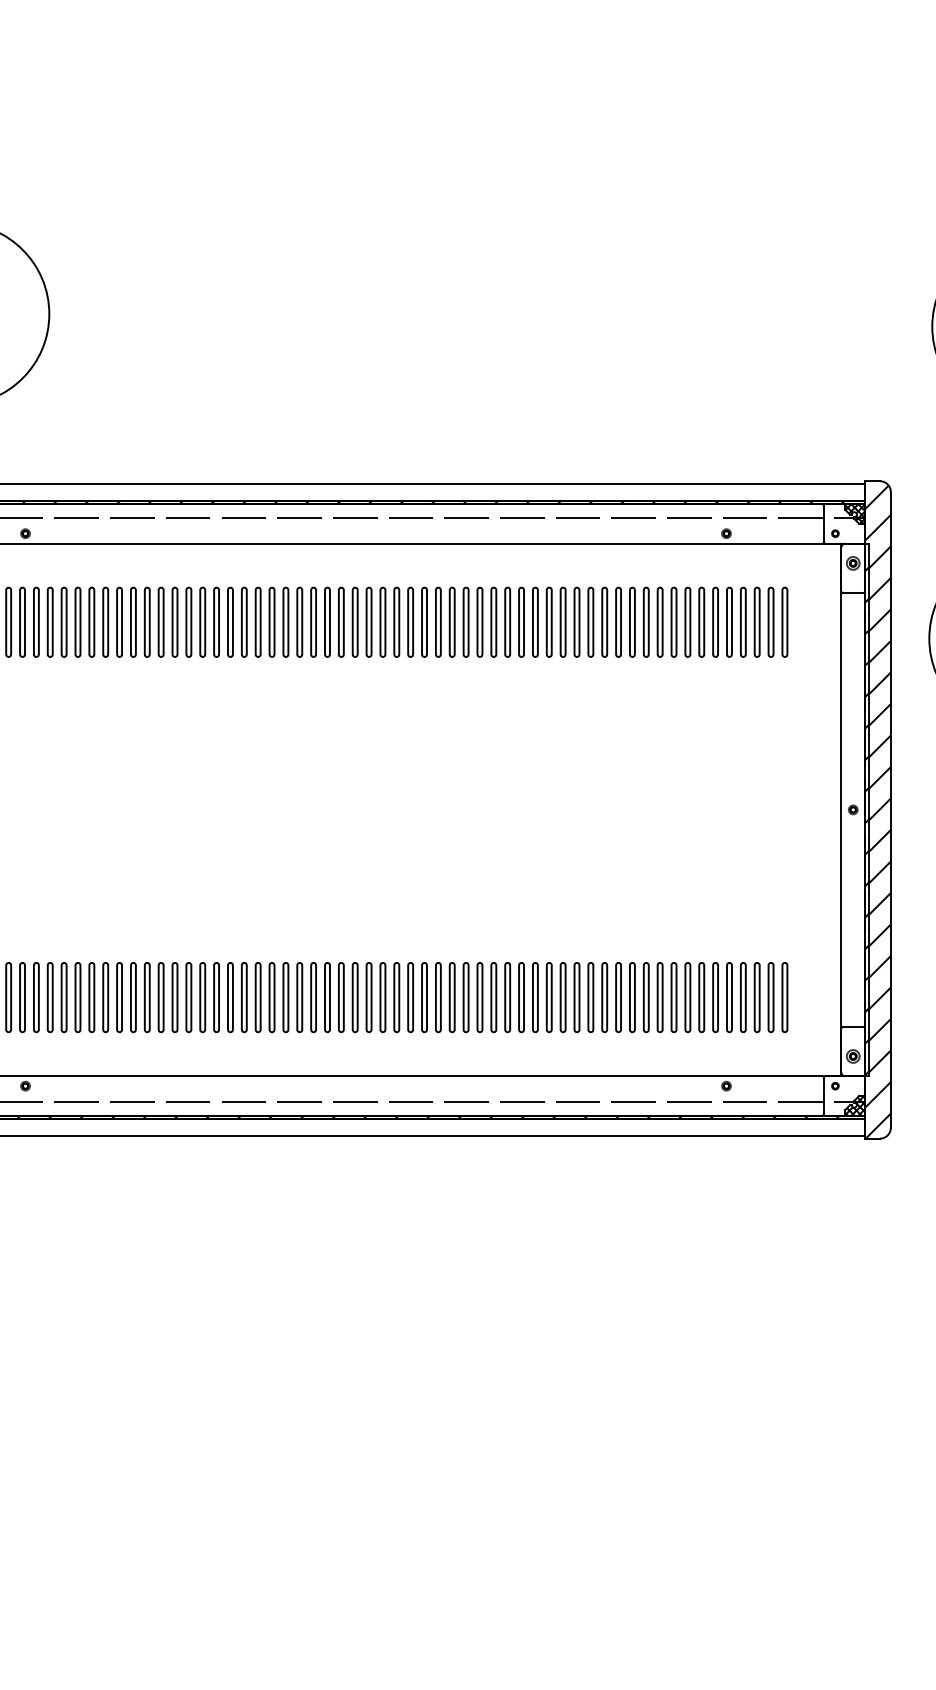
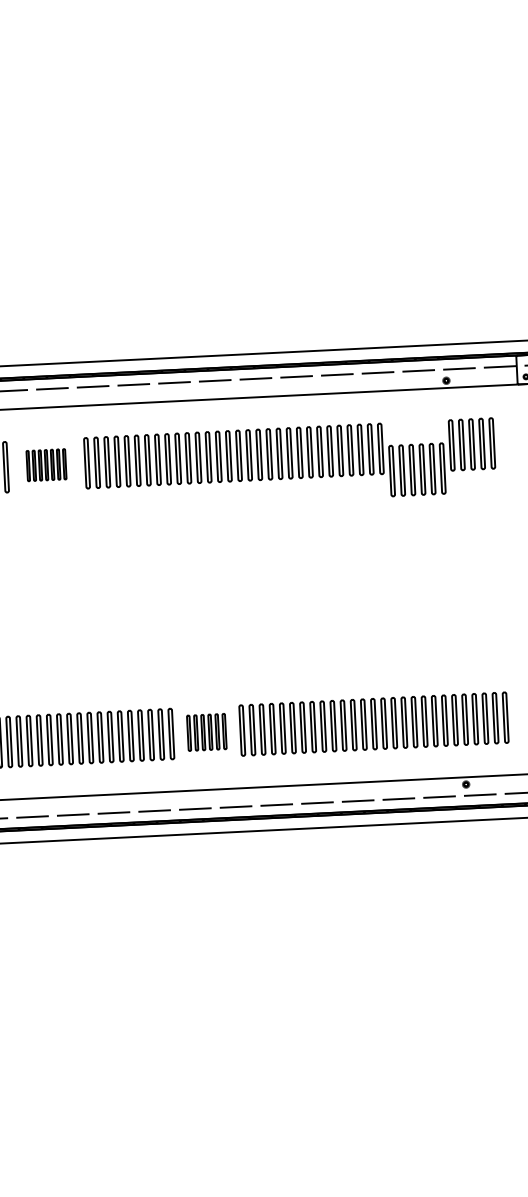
part: (174, 621) -> (46, 464), size x0.6
part: (680, 621) -> (417, 469), moved
part: (375, 997) -> (206, 732), size x0.7

